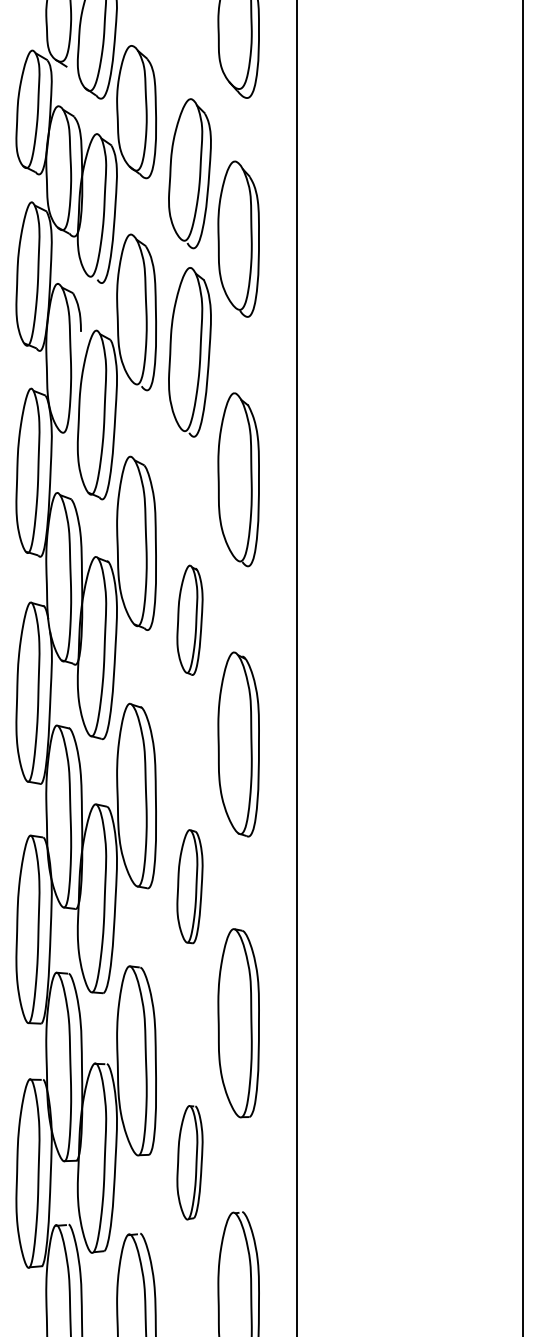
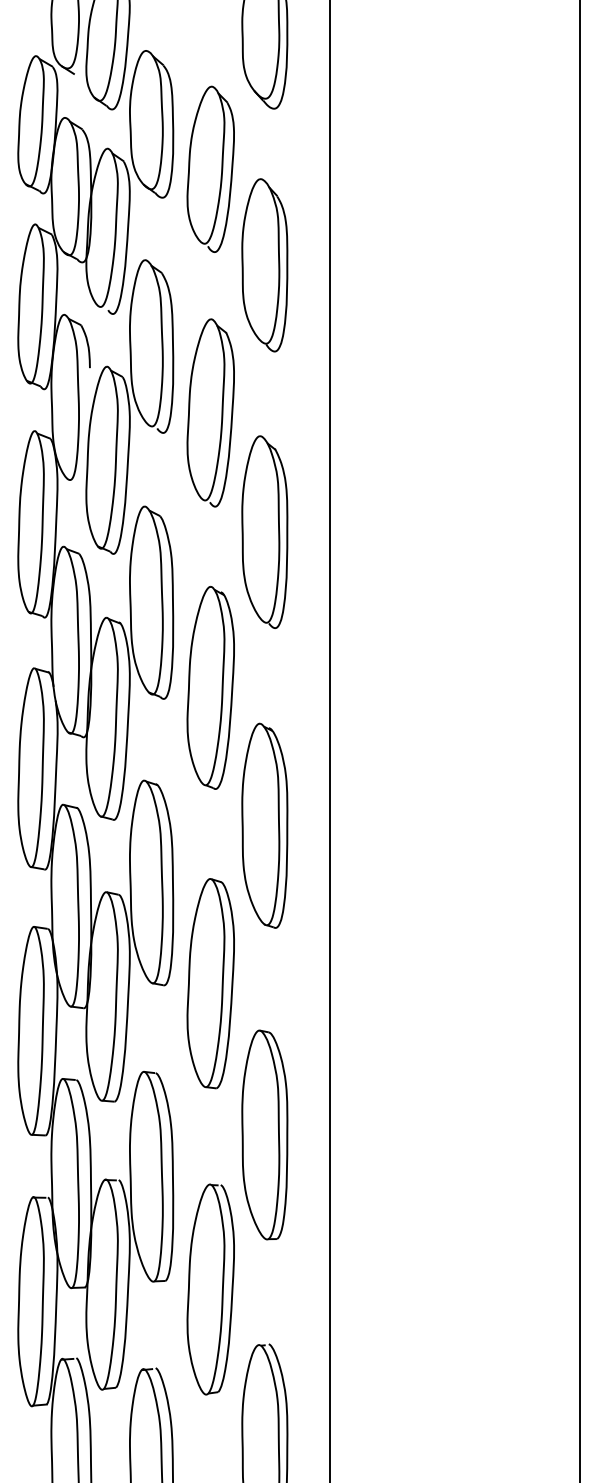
part: (189, 173) -> (210, 169), moved
part: (189, 352) -> (210, 413), moved
part: (189, 620) -> (210, 688), size x1.67
part: (189, 886) -> (210, 983), size x1.67
part: (189, 1162) -> (210, 1289), size x1.67

